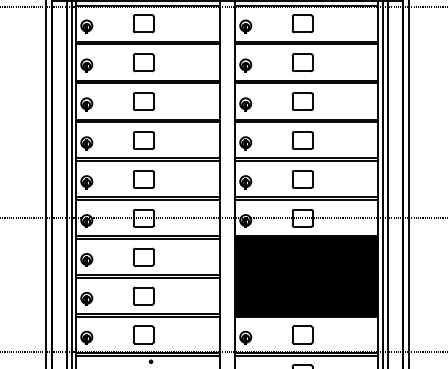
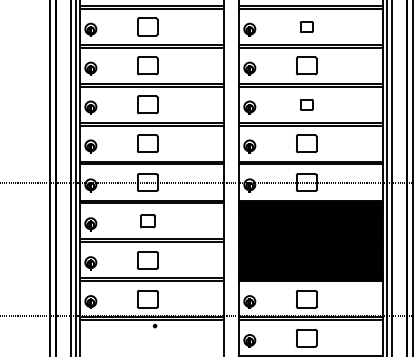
part: (302, 62) -> (306, 26), size x0.6
part: (302, 140) -> (306, 104), size x0.6
part: (143, 256) -> (147, 220), size x0.7

